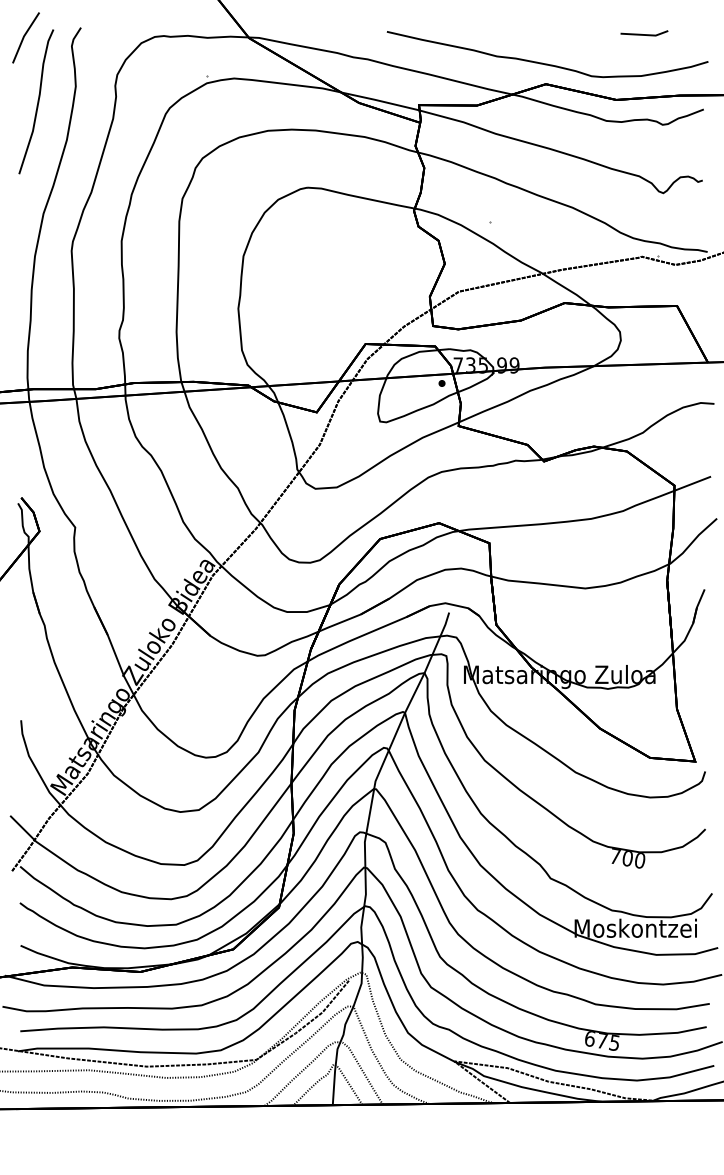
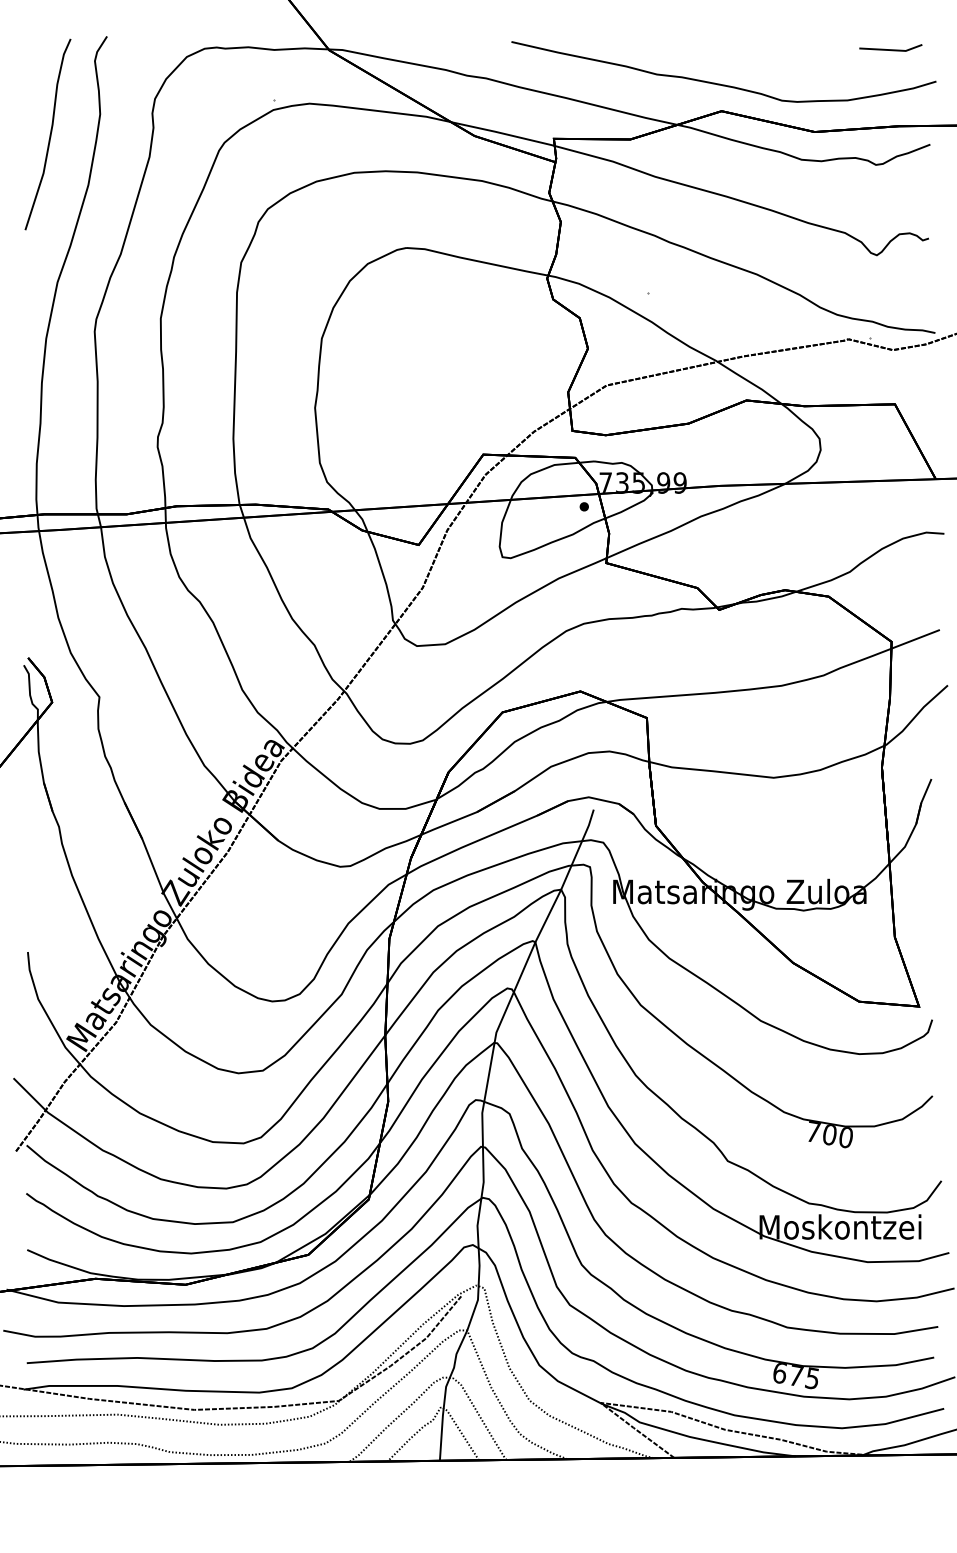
line: (644, 34) -> (890, 49), moved
line: (24, 37) -> (32, 49), removed

